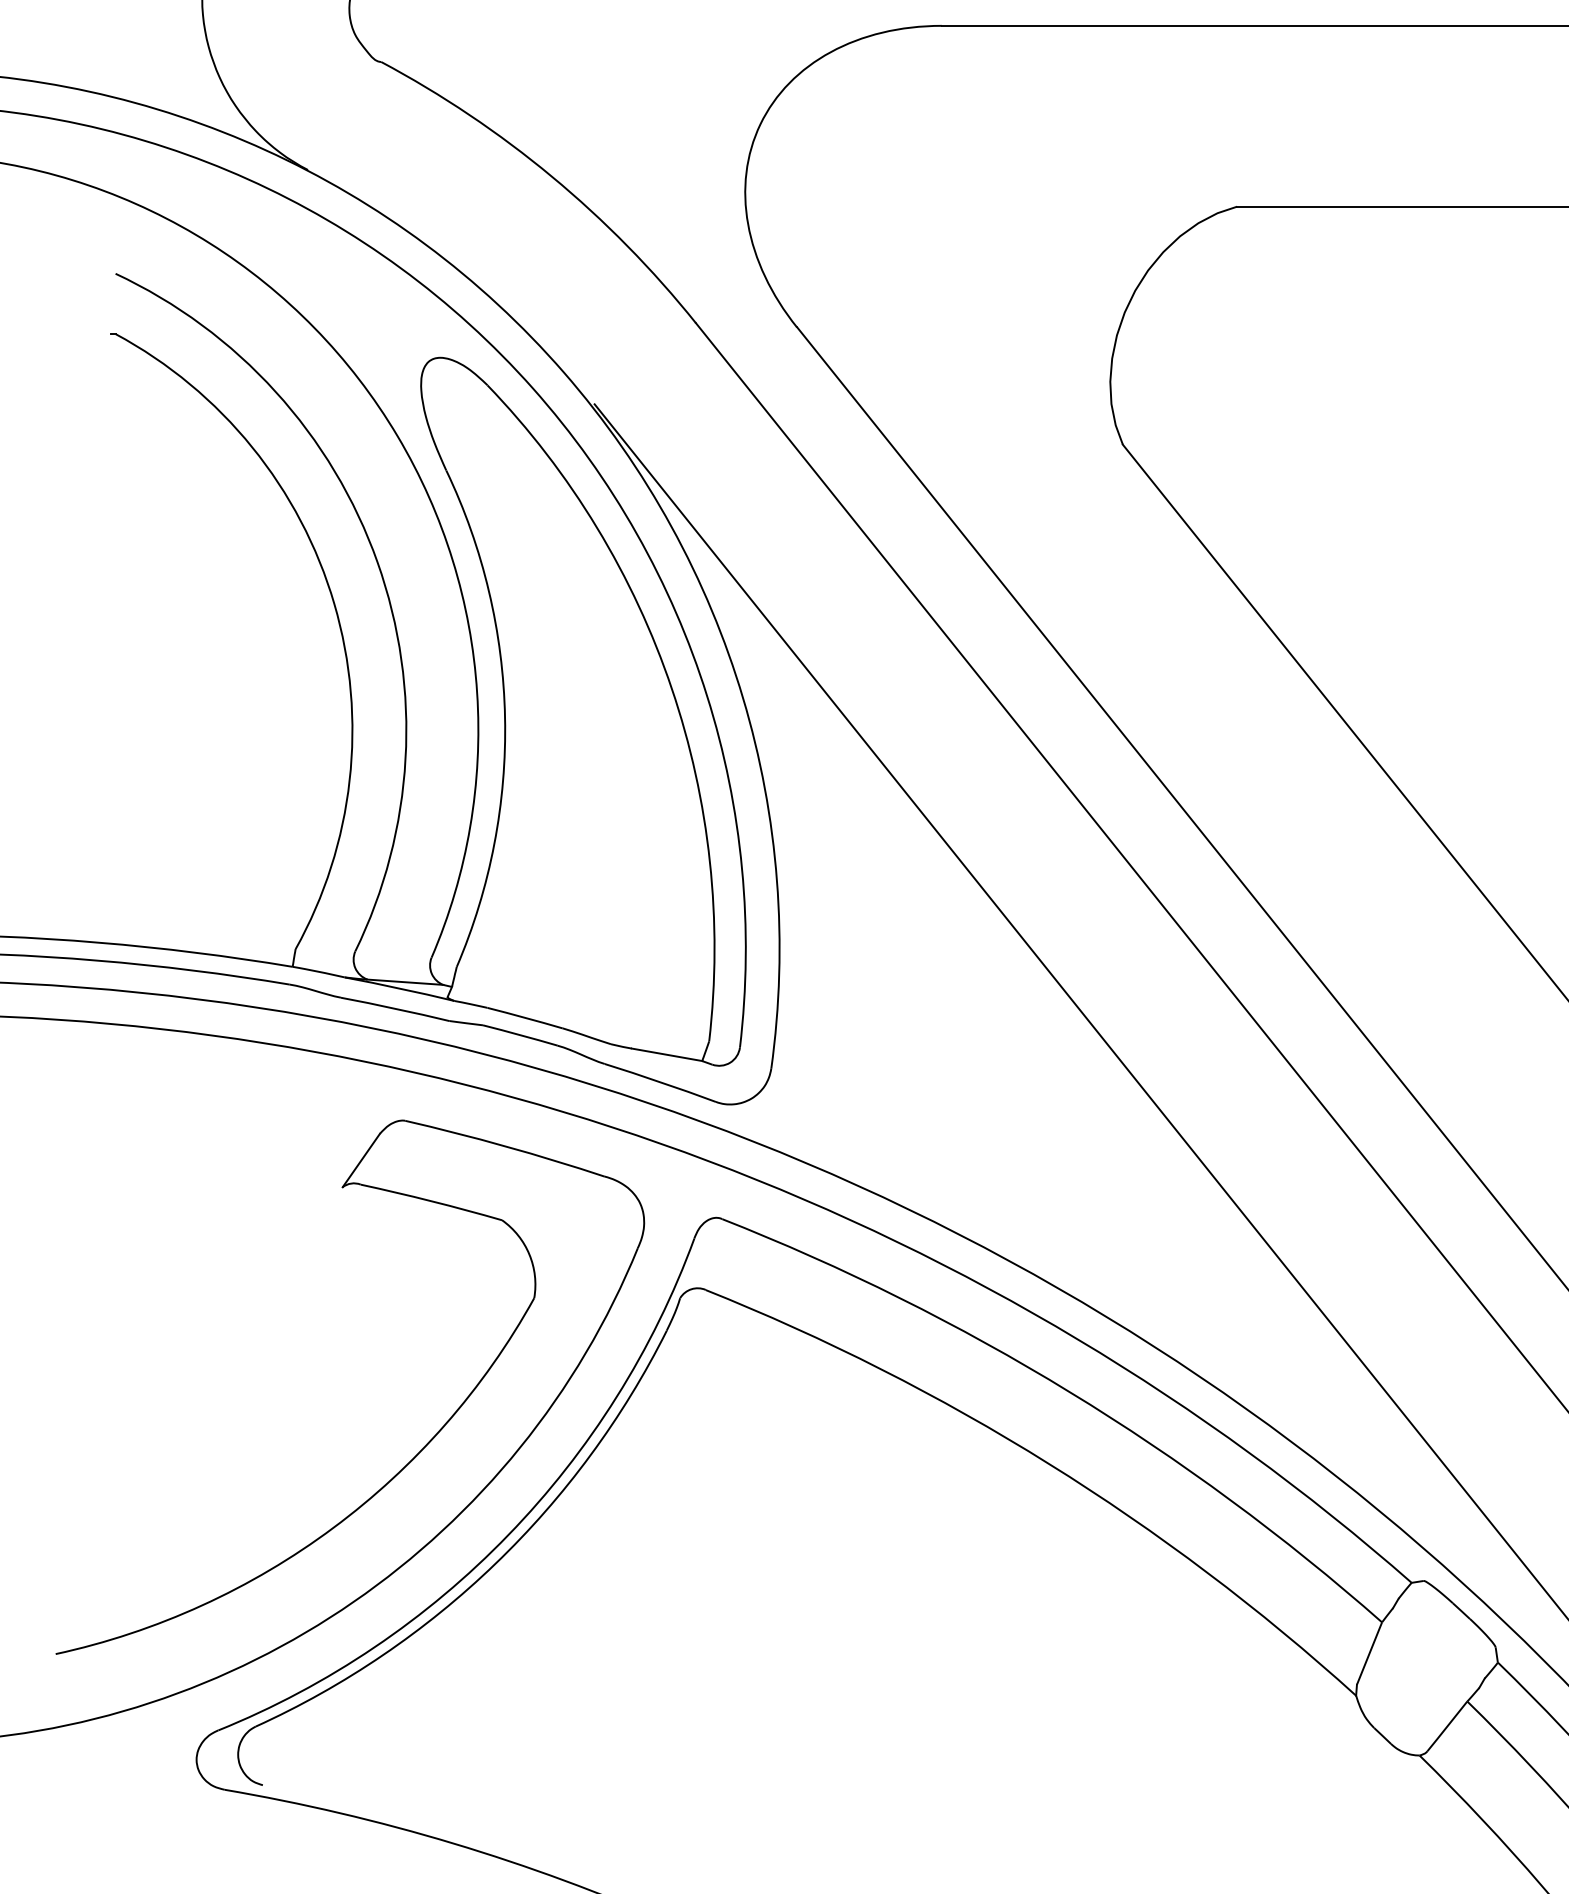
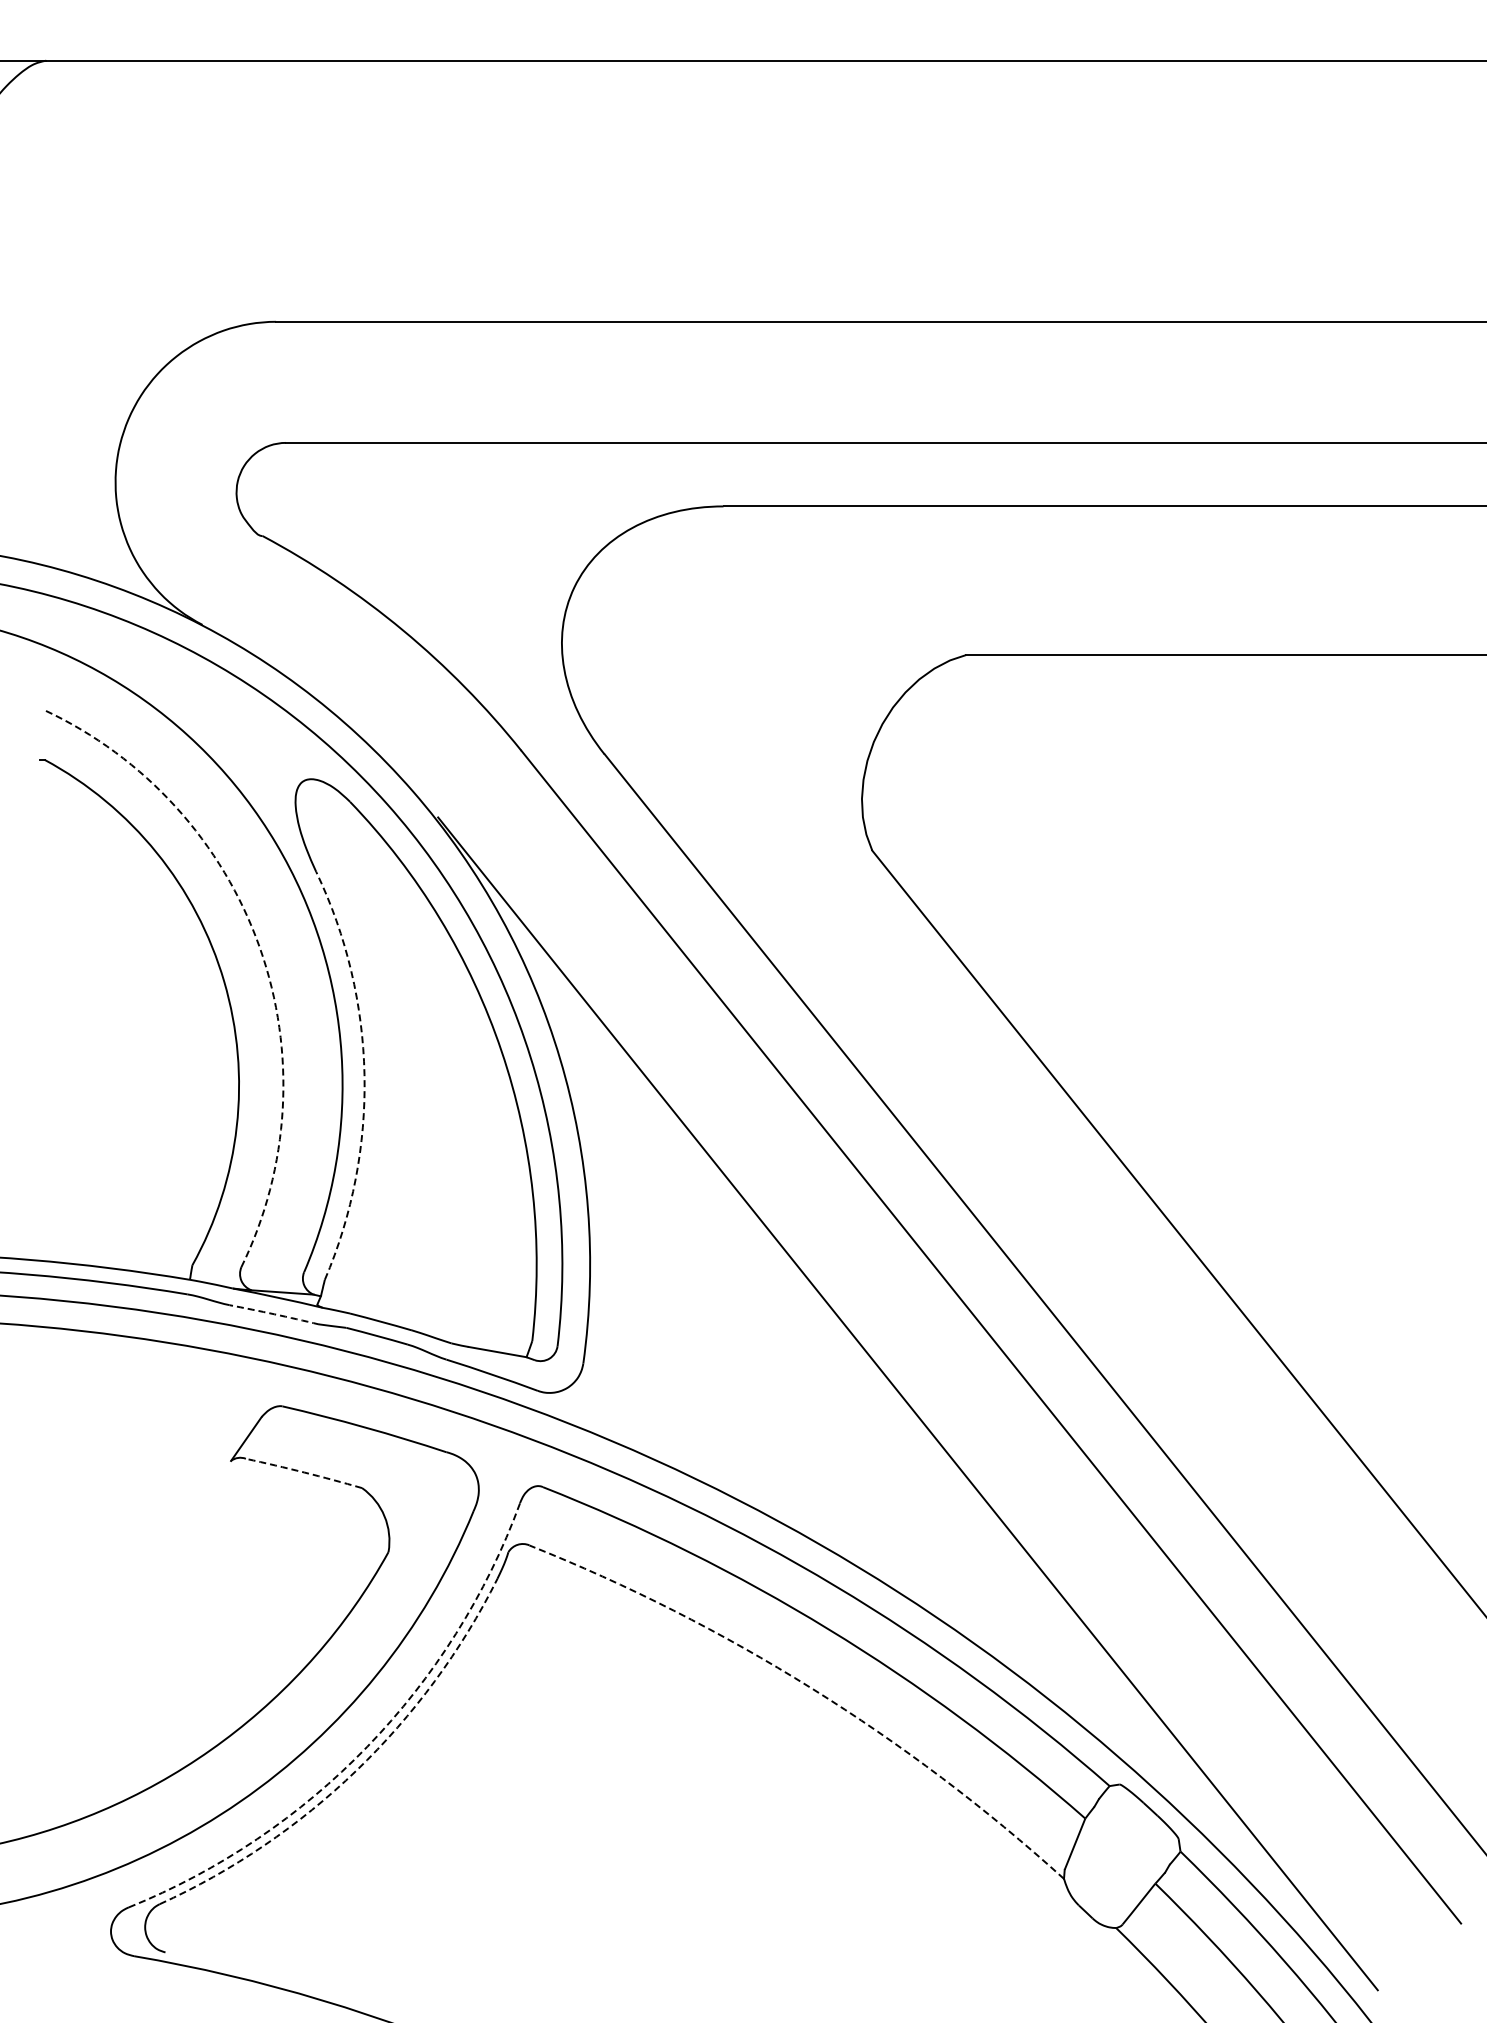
arc: (377, 562) -> (259, 947), solid -> dashed
arc: (505, 717) -> (364, 1074), solid -> dashed
arc: (395, 1009) -> (274, 1314), solid -> dashed
arc: (432, 1201) -> (304, 1472), solid -> dashed
arc: (1048, 1464) -> (811, 1688), solid -> dashed
arc: (508, 1534) -> (367, 1746), solid -> dashed
arc: (495, 1563) -> (356, 1770), solid -> dashed

